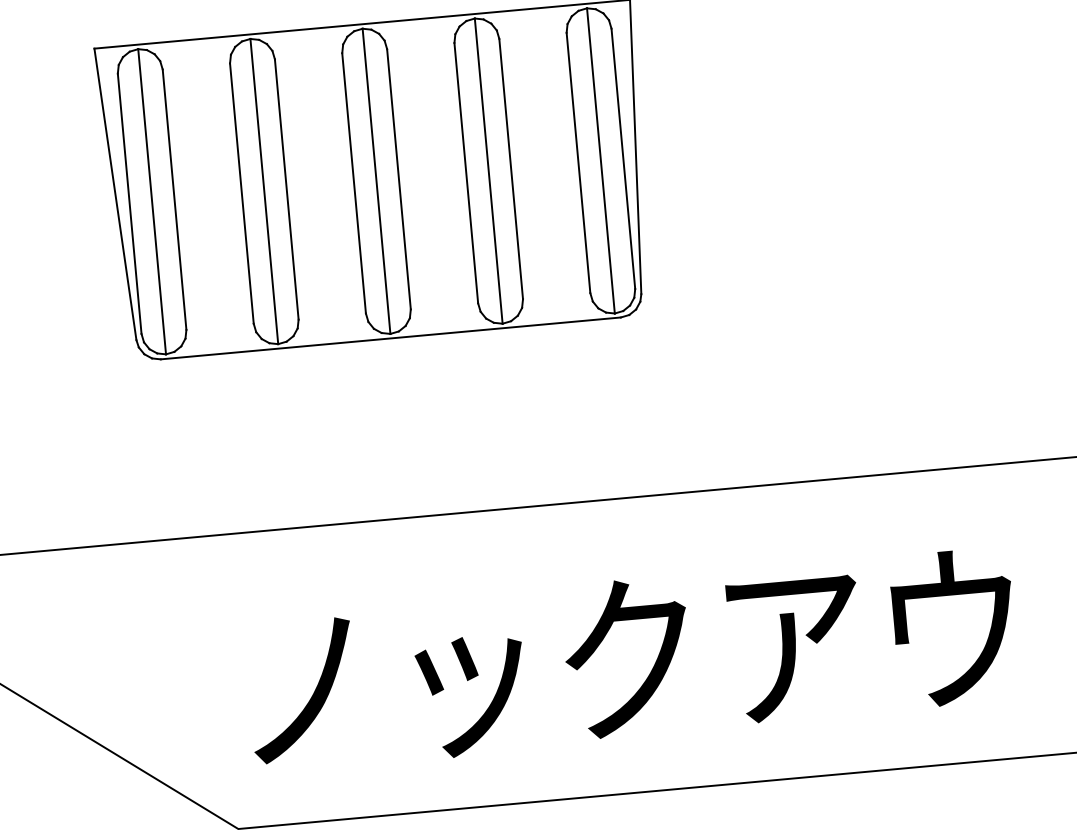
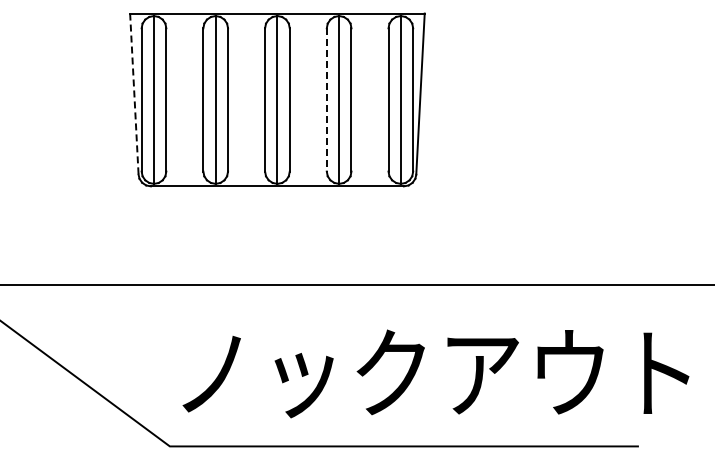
line: (465, 172) -> (326, 99), solid -> dashed
line: (115, 195) -> (134, 94), solid -> dashed

